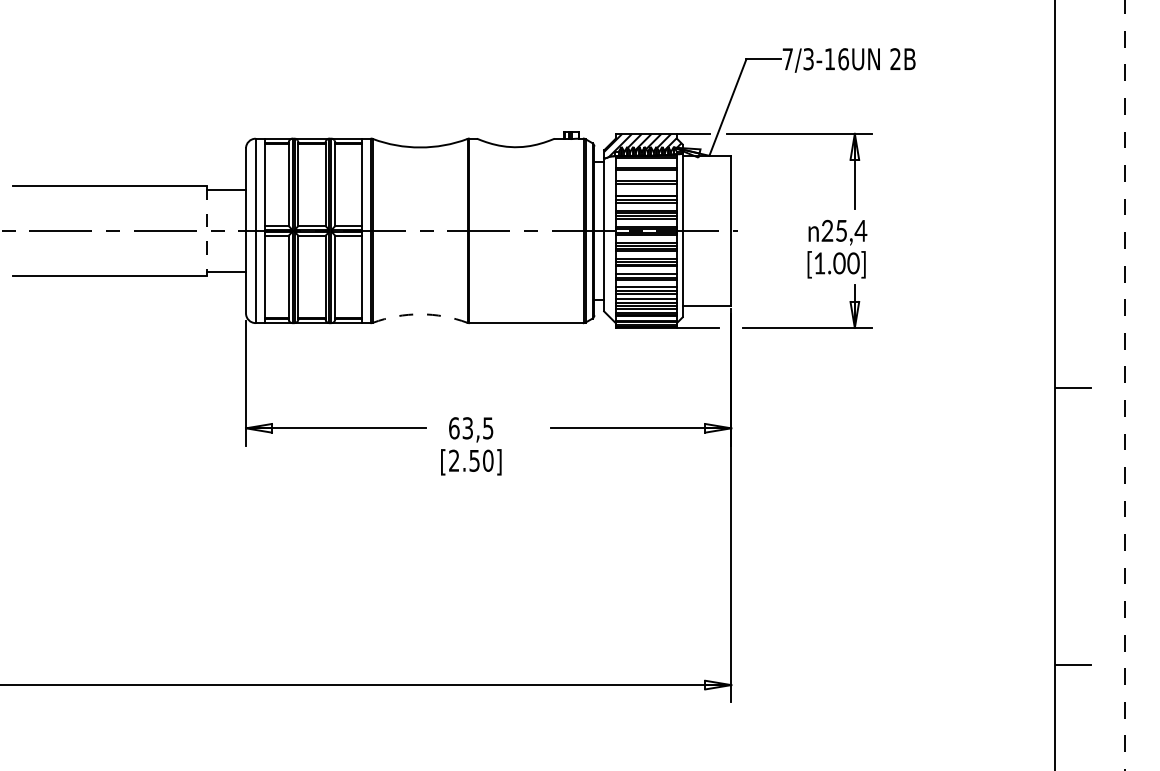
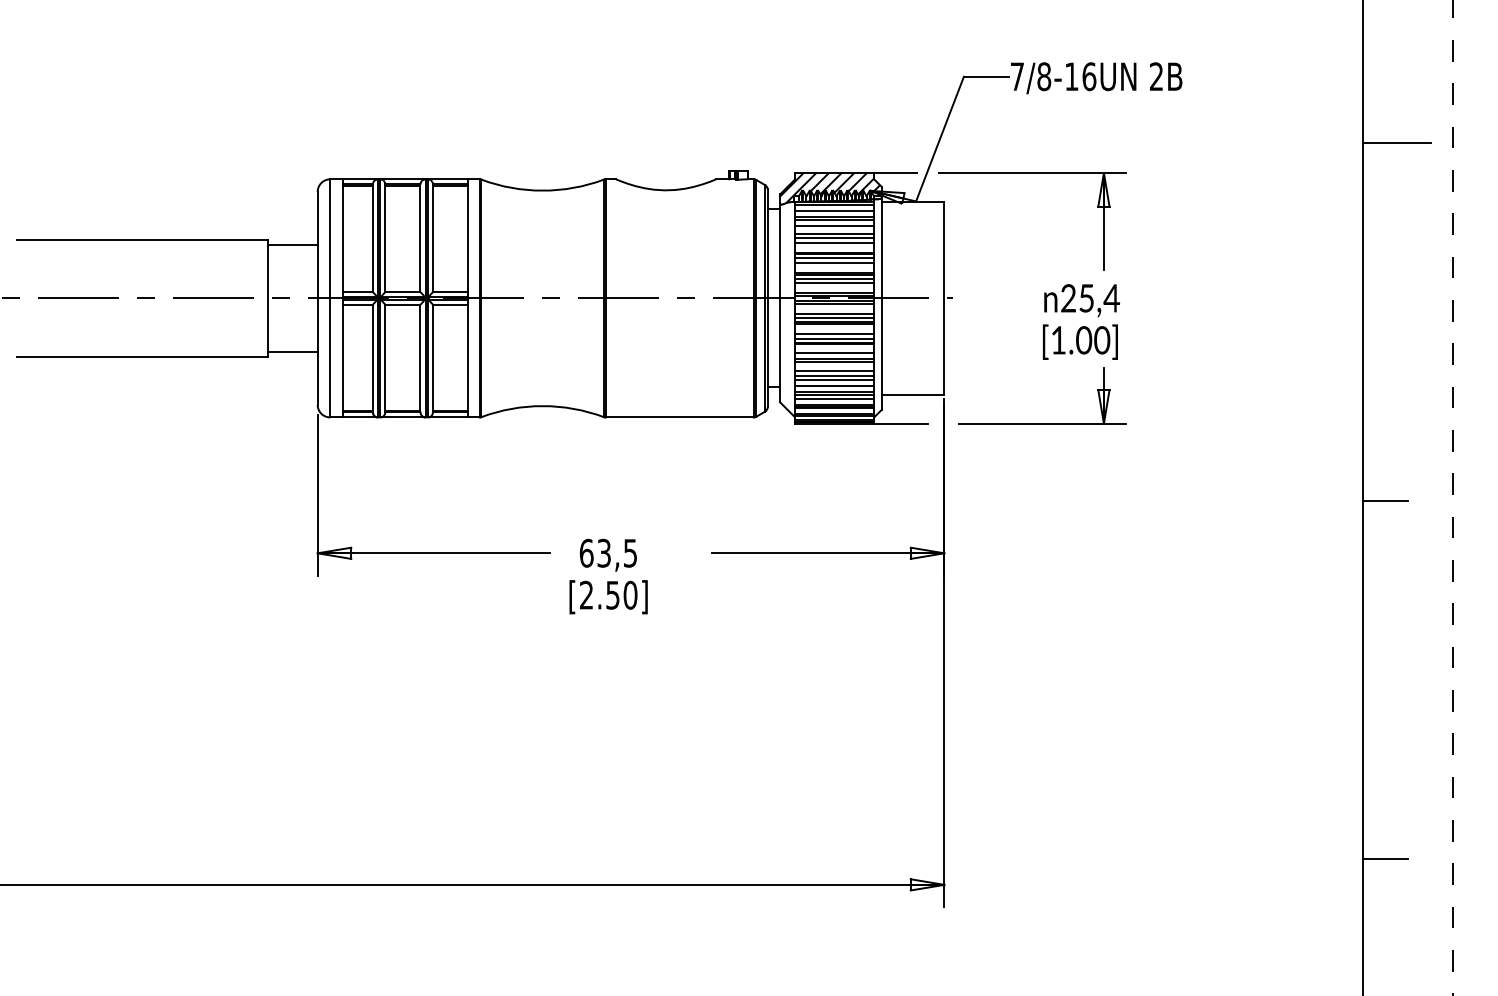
text: (808, 59) -> (1044, 77), 7/3-16UN -> 7/8-16UN
line: (1081, 110) -> (1396, 142), added
line: (645, 162) -> (833, 210), added
line: (645, 174) -> (833, 225), added
line: (645, 188) -> (833, 243), added
line: (207, 231) -> (267, 299), dashed -> solid
arc: (420, 314) -> (543, 406), dashed -> solid

